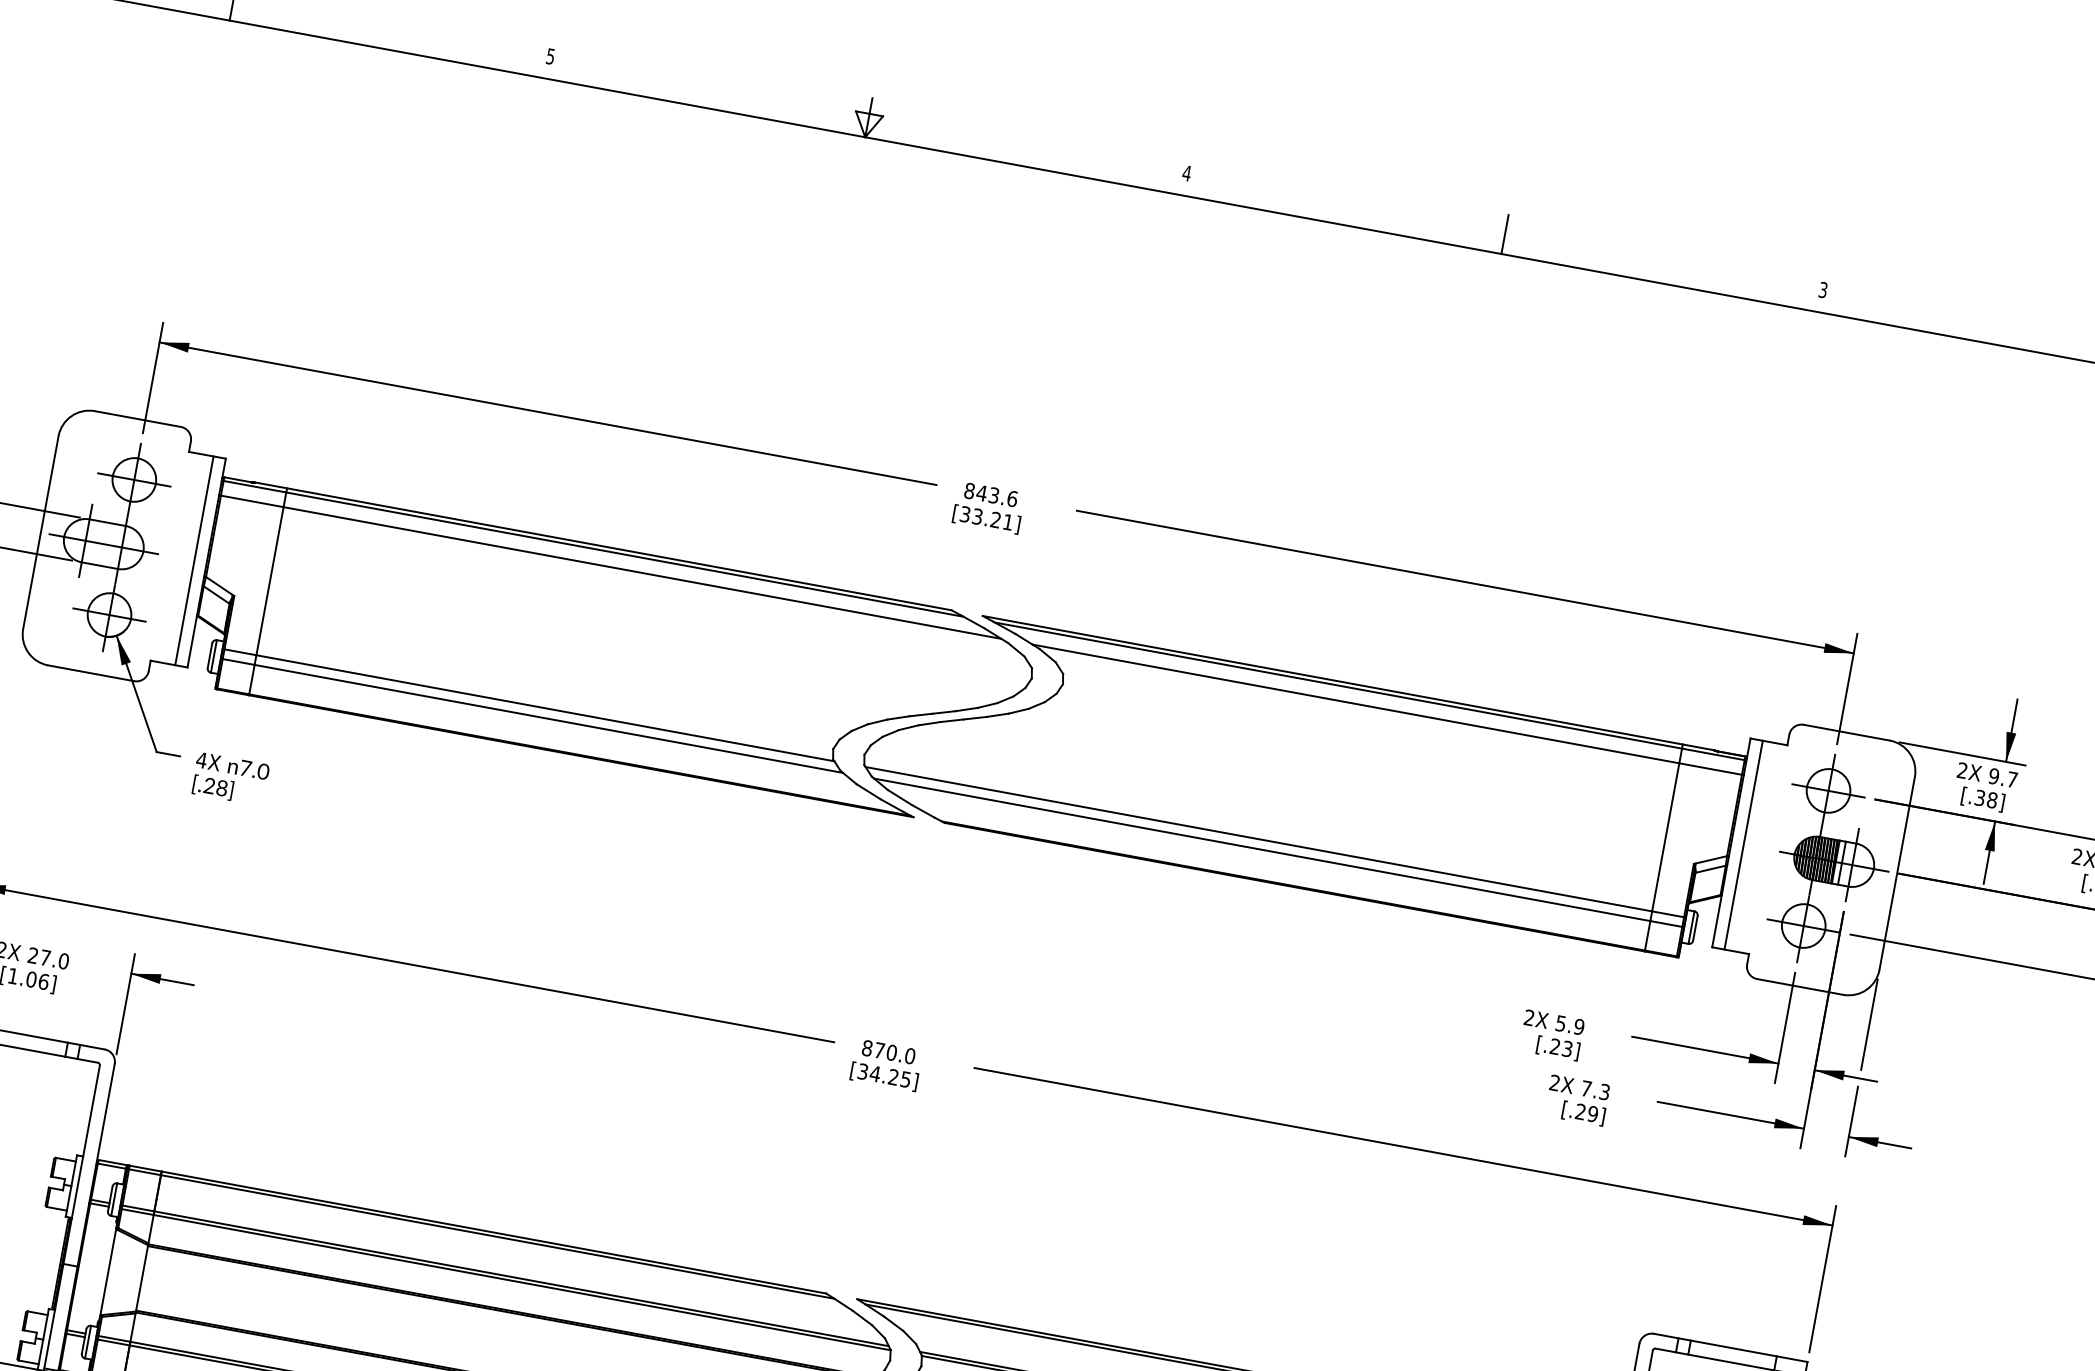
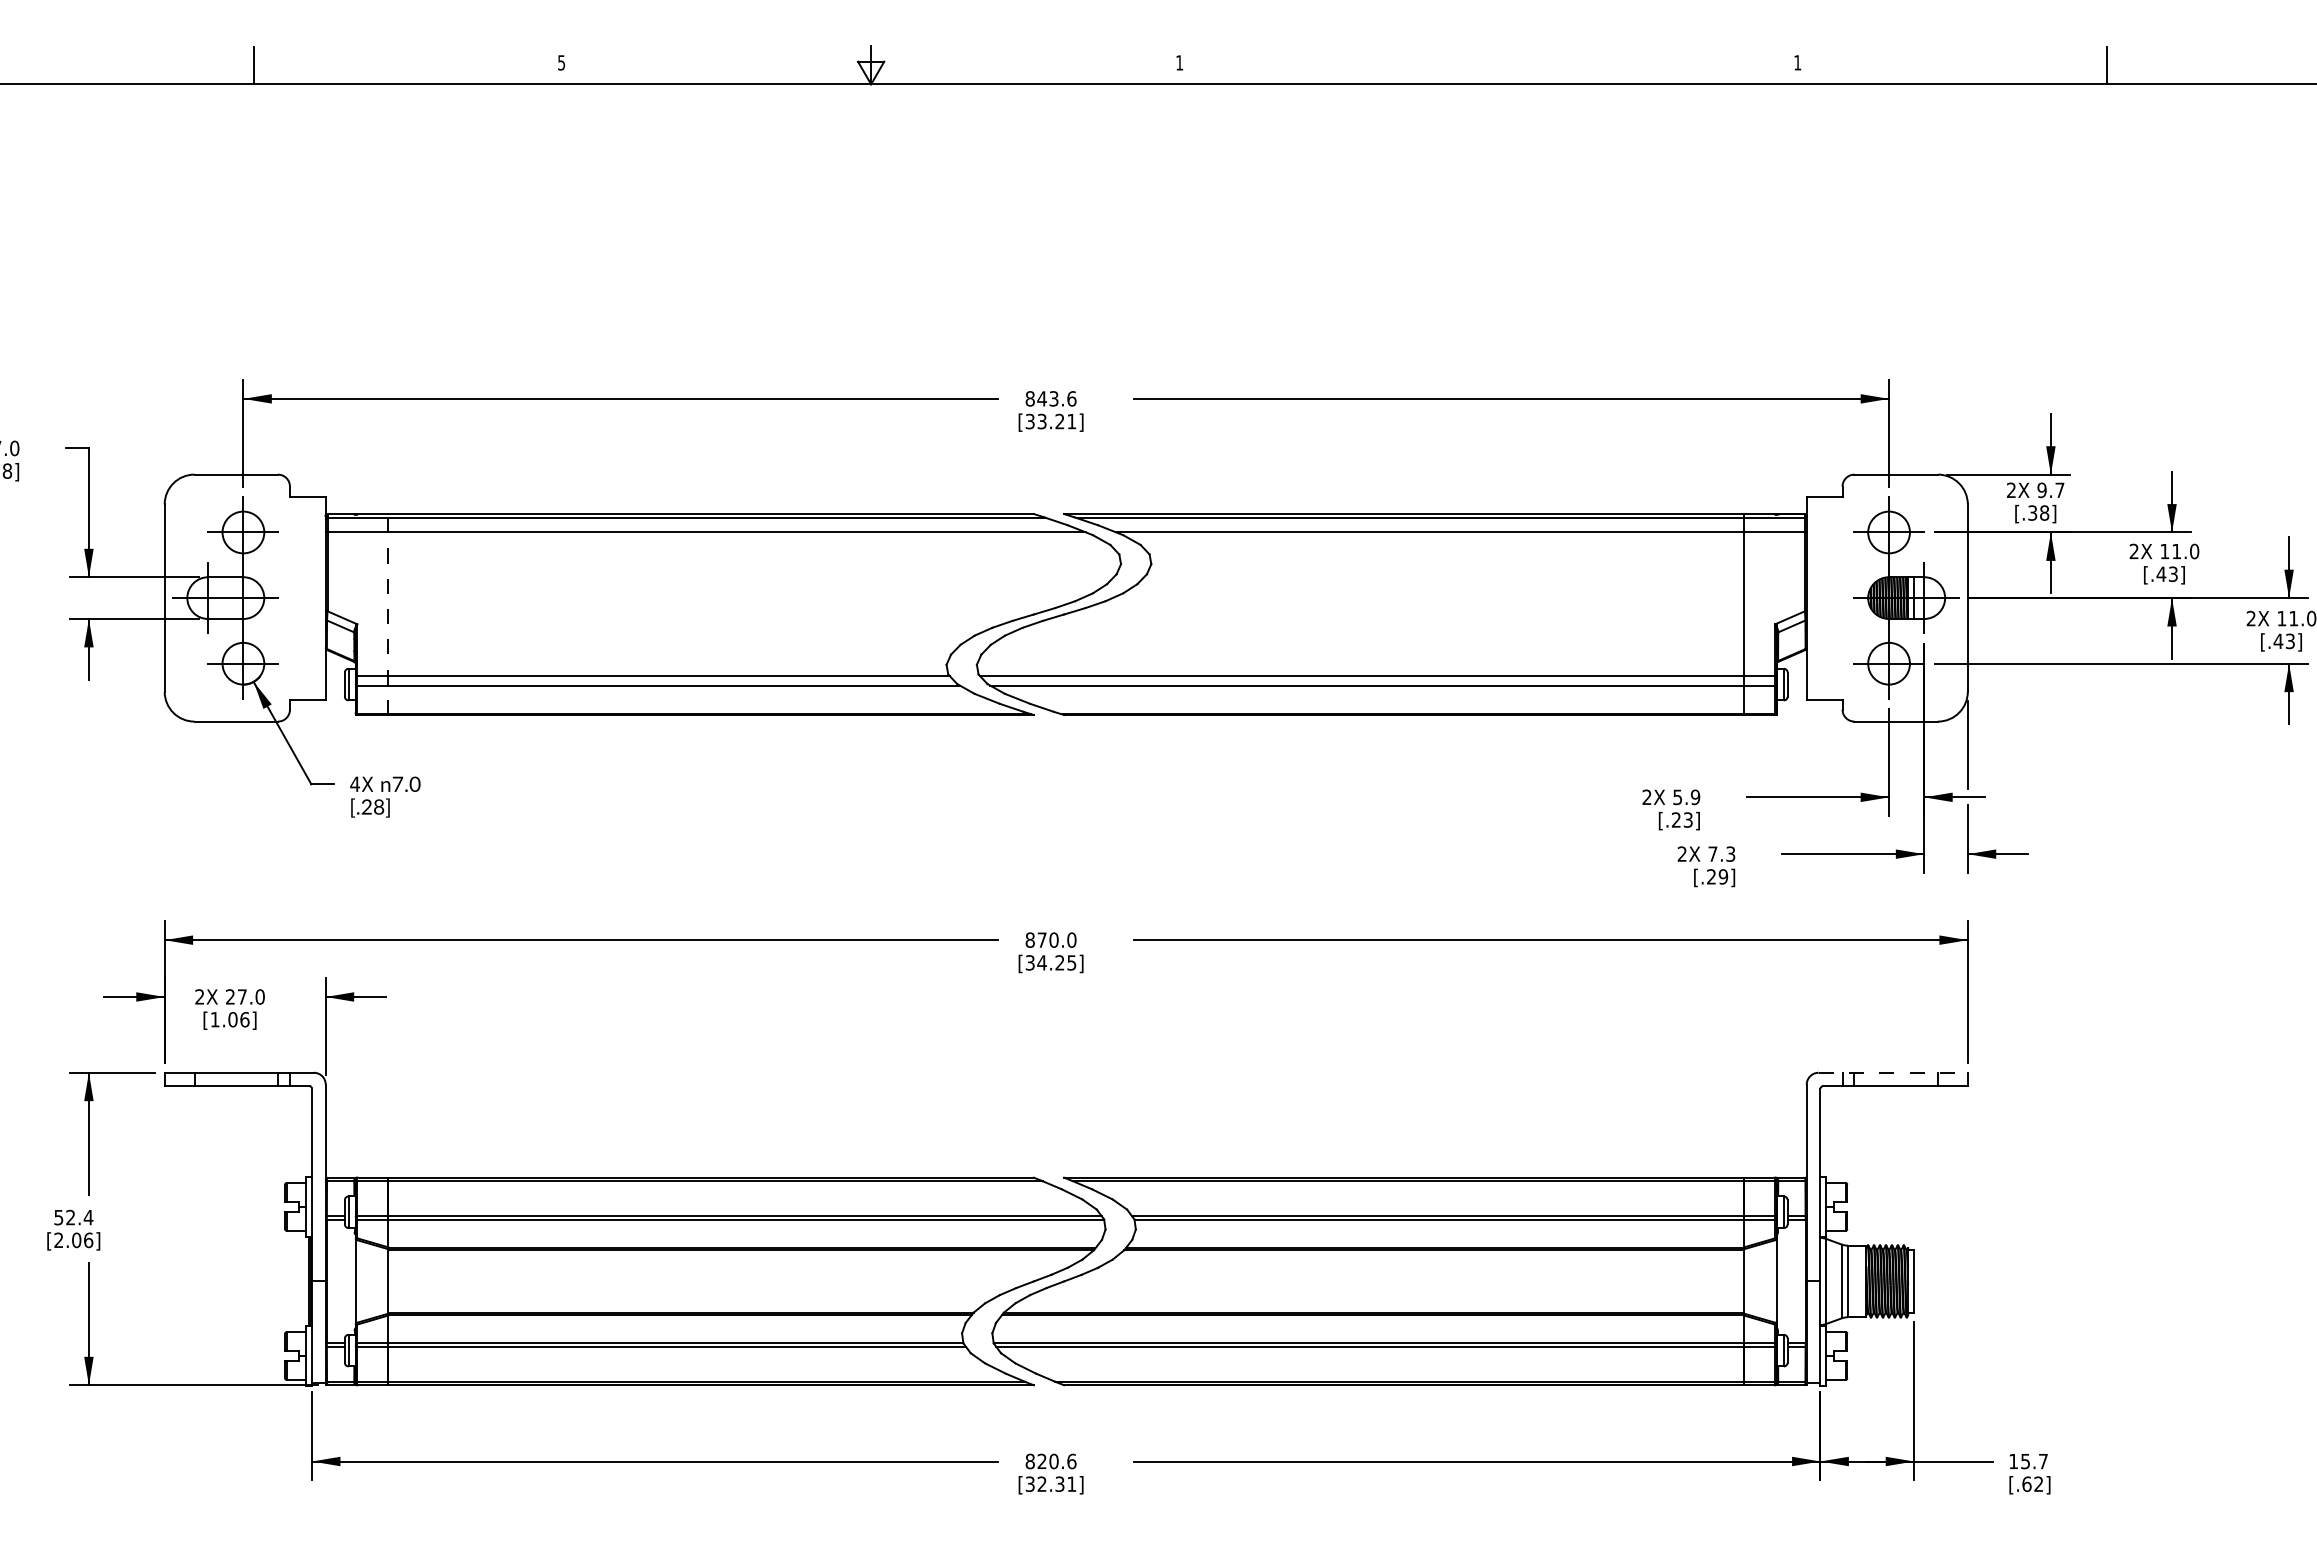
text: (1186, 172) -> (1179, 62), 4 -> 1
line: (1505, 234) -> (1489, 65), removed
text: (1823, 289) -> (1797, 62), 3 -> 1
line: (194, 560) -> (313, 597), removed
line: (268, 591) -> (388, 614), solid -> dashed
line: (1743, 844) -> (1818, 597), removed
line: (1731, 1347) -> (1893, 1072), solid -> dashed

